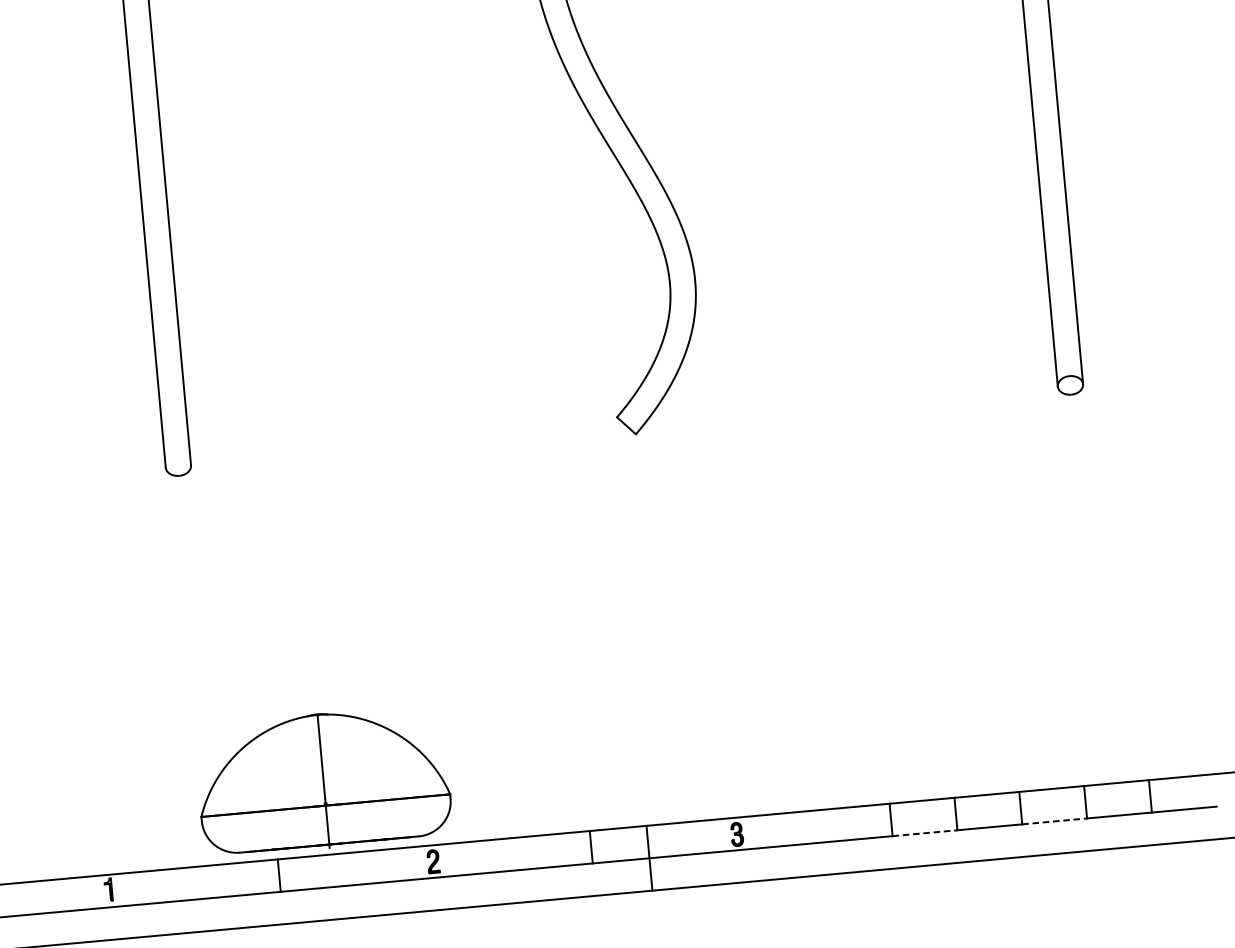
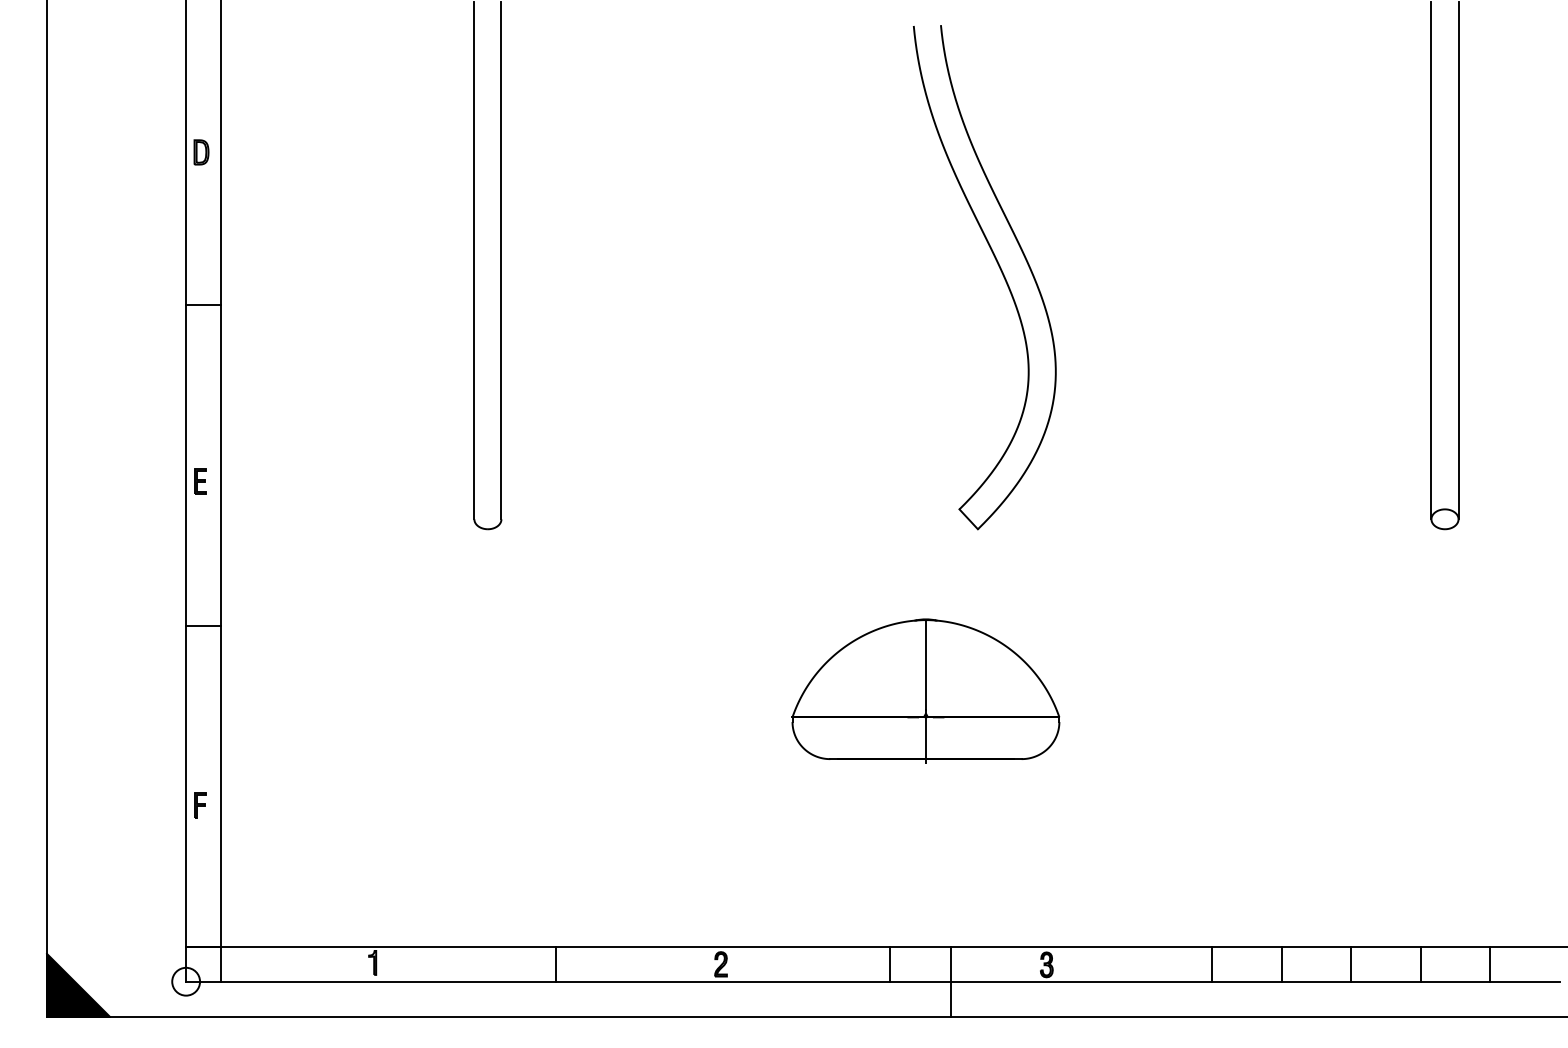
part: (323, 780) -> (925, 690), moved
line: (1054, 821) -> (1385, 981), dashed -> solid
line: (924, 833) -> (1246, 981), dashed -> solid

